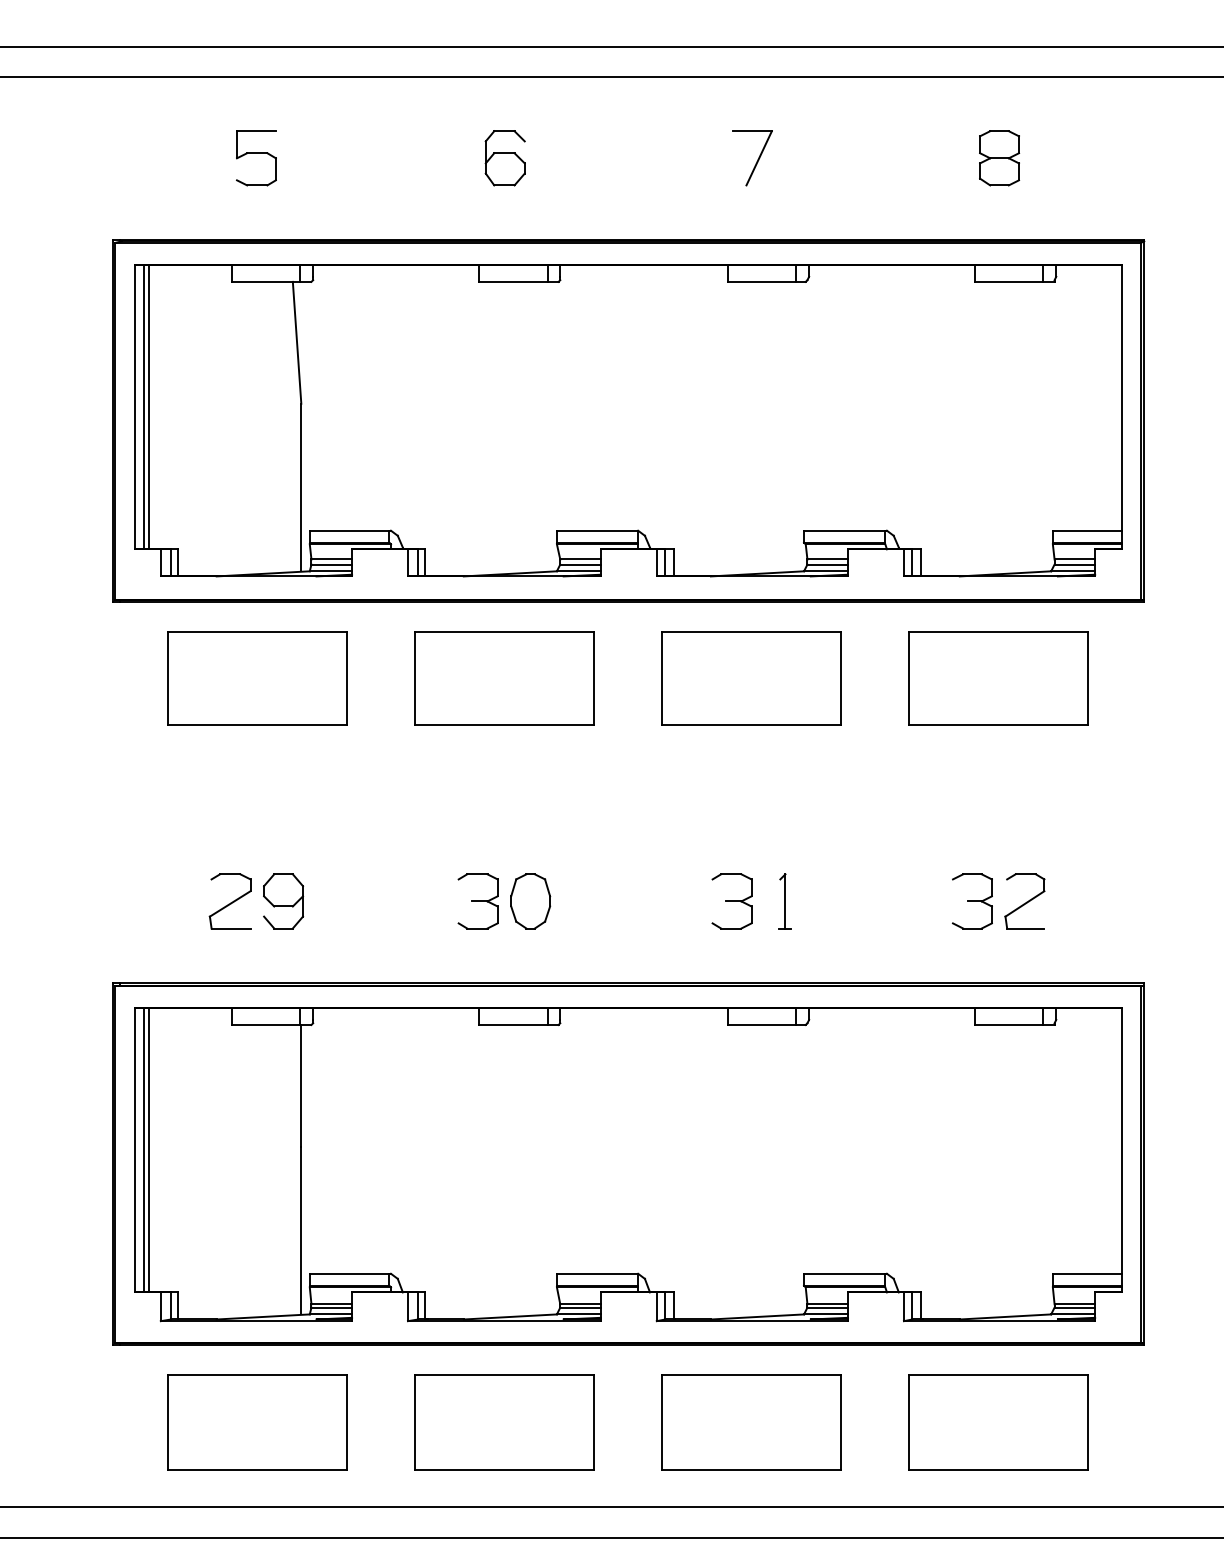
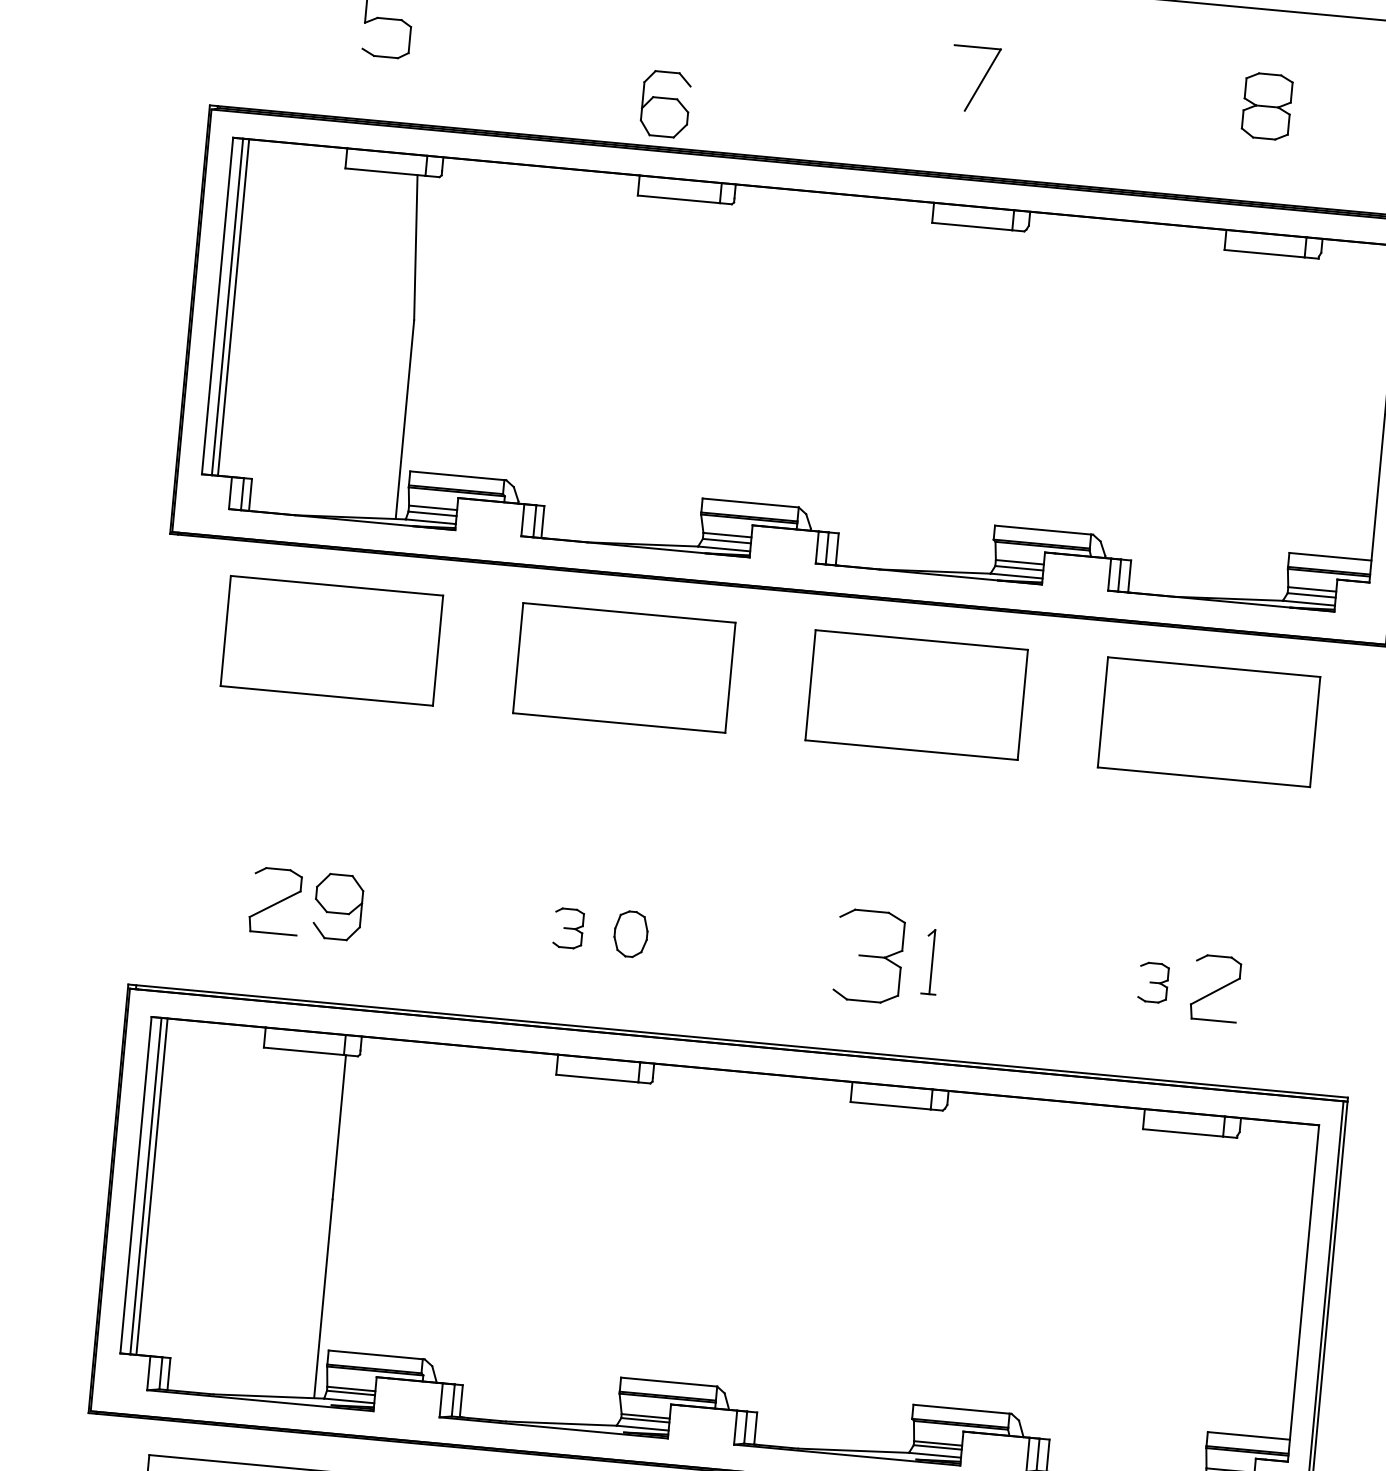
part: (504, 158) -> (664, 104), moved
part: (477, 901) -> (567, 928), size x0.6
part: (530, 901) -> (630, 934), size x0.7
part: (731, 901) -> (868, 956), size x1.4
part: (972, 901) -> (1153, 982), size x0.6

